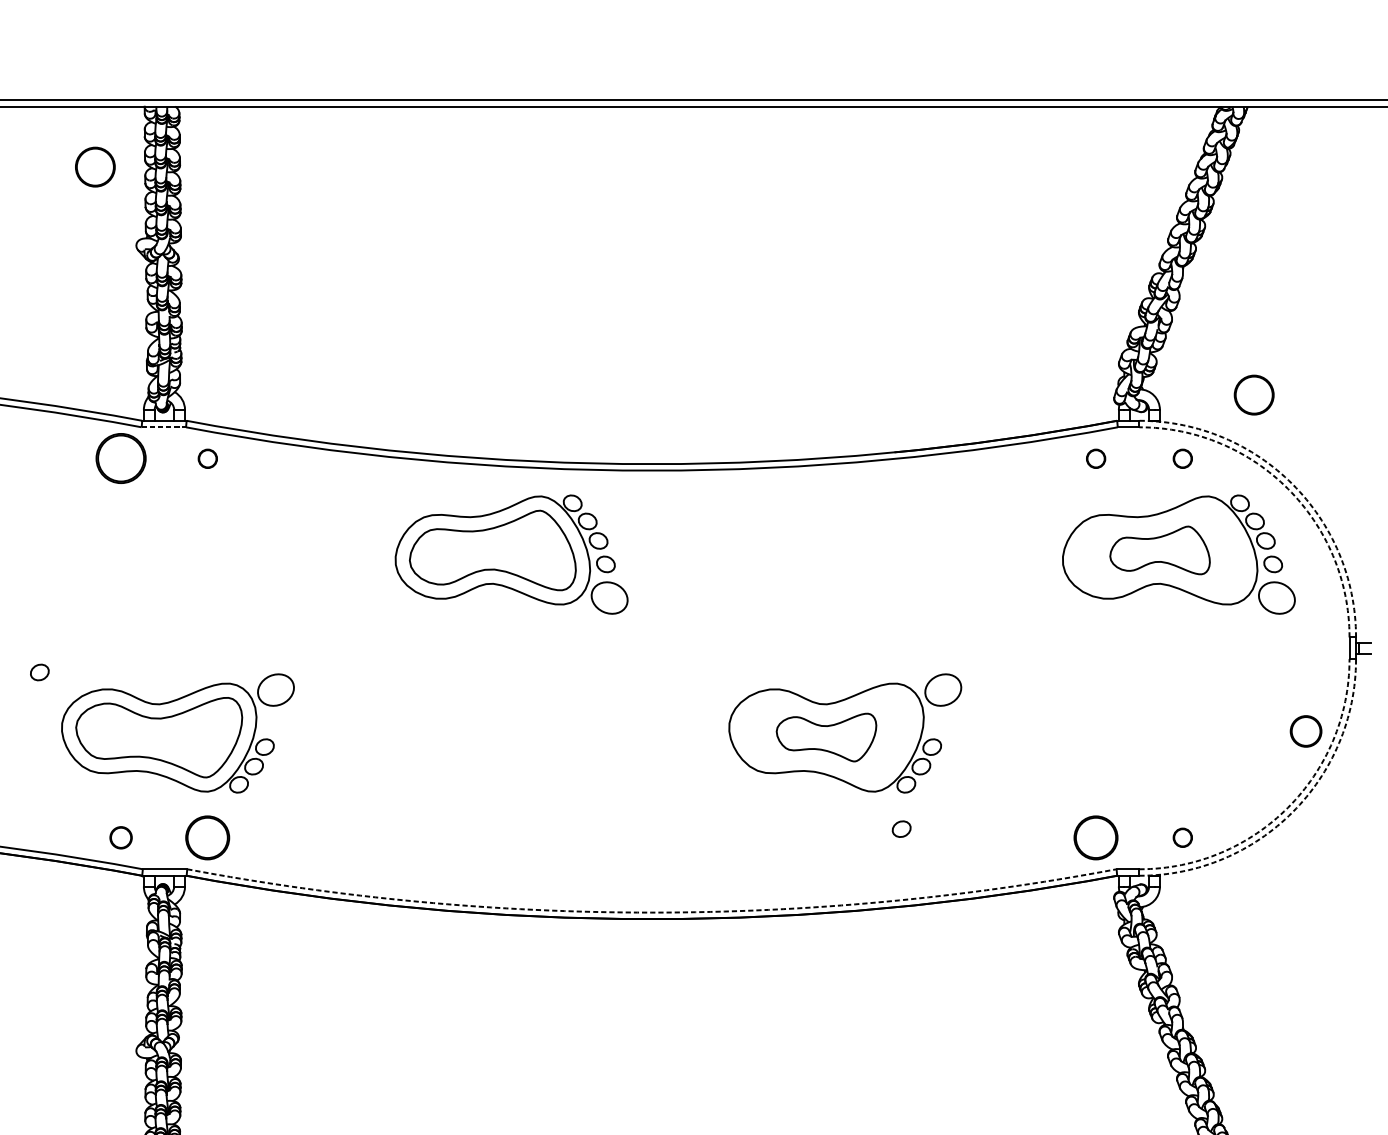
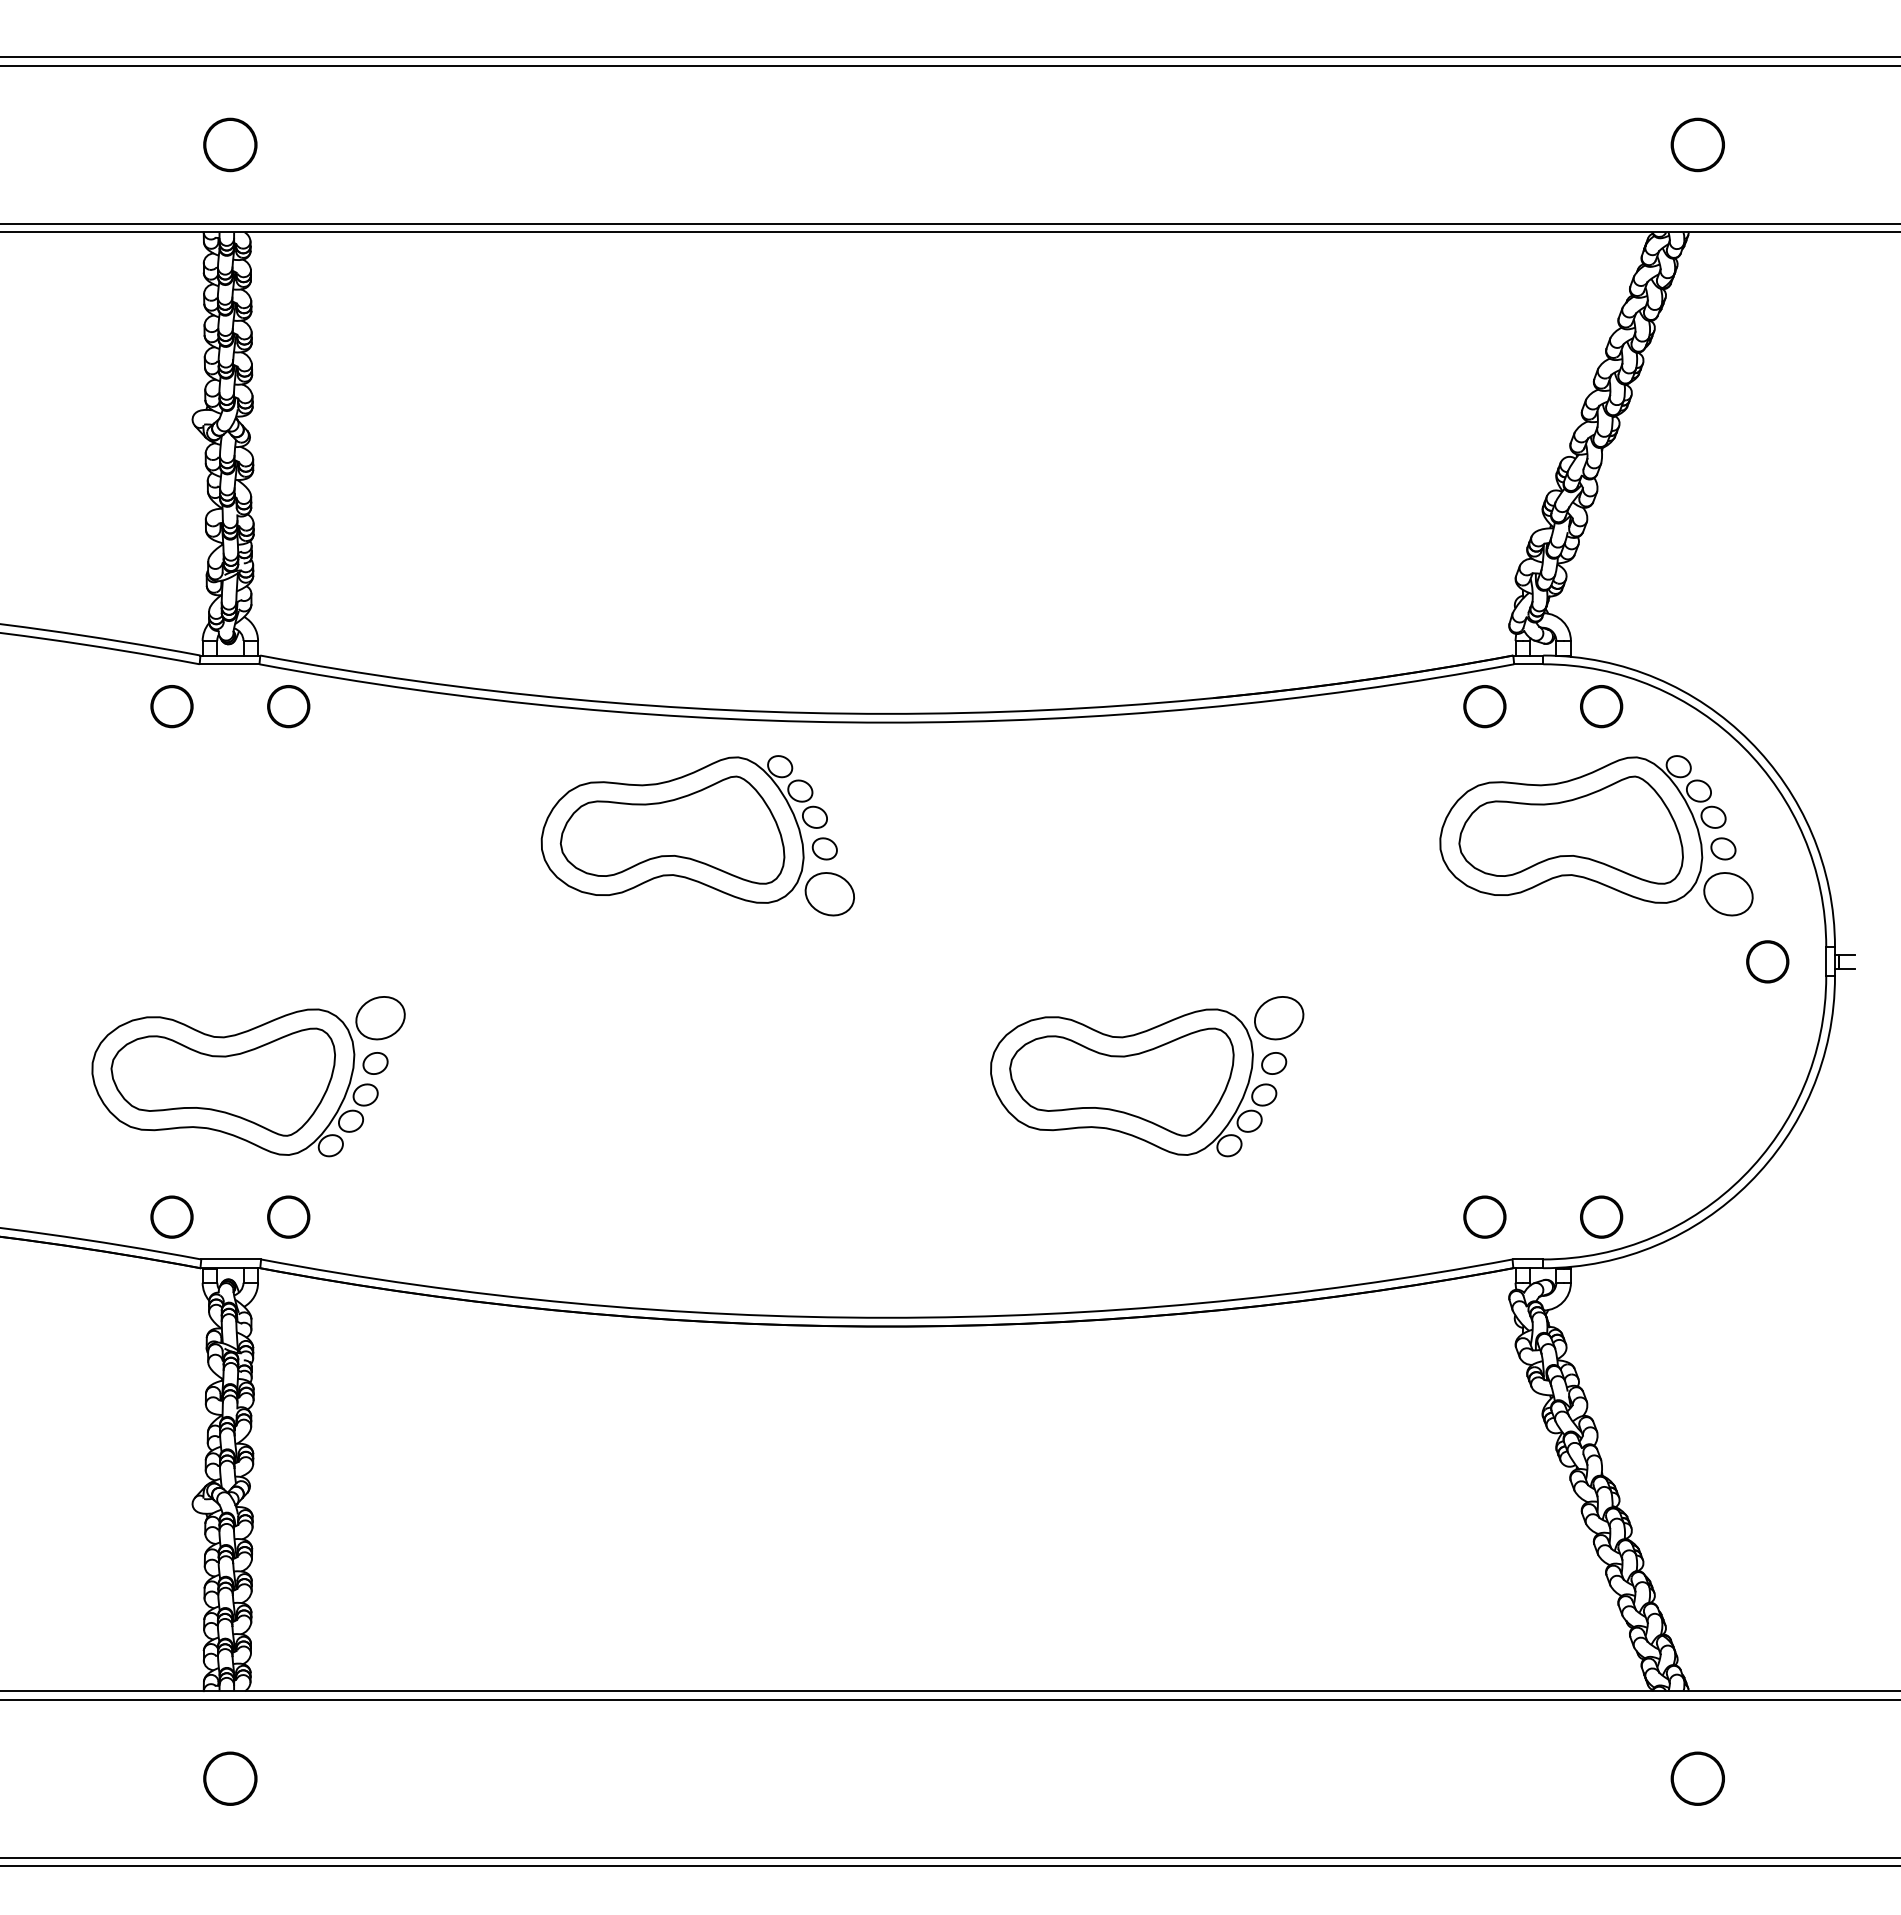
part: (95, 166) -> (230, 144), moved
part: (1253, 394) -> (1697, 144), moved
line: (163, 427) -> (229, 664), dashed -> solid
part: (120, 458) -> (171, 706), size x0.62
part: (207, 458) -> (288, 706), size x1.67
part: (1095, 458) -> (1484, 706), size x1.67
part: (1182, 458) -> (1601, 706), size x1.67
arc: (1292, 483) -> (1749, 740), dashed -> solid
arc: (1288, 489) -> (1743, 747), dashed -> solid
part: (1159, 549) -> (1570, 829), size x1.67
part: (39, 672) -> (375, 1063), moved
circle: (1305, 731) -> (1767, 961), moved
part: (826, 737) -> (1121, 1081), size x1.67
arc: (1288, 807) -> (1743, 1176), dashed -> solid
arc: (1292, 812) -> (1749, 1182), dashed -> solid
part: (901, 829) -> (1274, 1063), moved
circle: (120, 837) -> (171, 1216), size x1.43
circle: (207, 837) -> (288, 1216), size x0.71
circle: (1095, 837) -> (1484, 1216), size x0.71
part: (1182, 837) -> (1601, 1216), size x1.67
arc: (651, 912) -> (886, 1317), dashed -> solid

